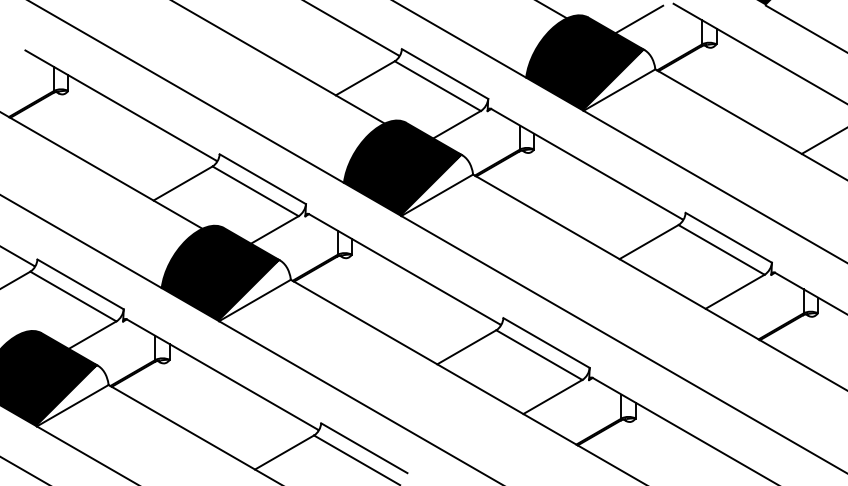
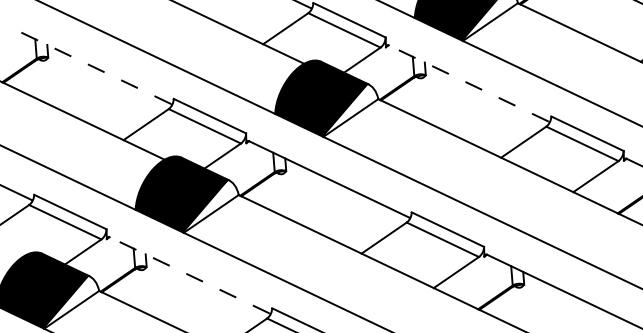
line: (120, 105) -> (91, 65), solid -> dashed
line: (586, 163) -> (468, 83), solid -> dashed
line: (221, 374) -> (189, 275), solid -> dashed

